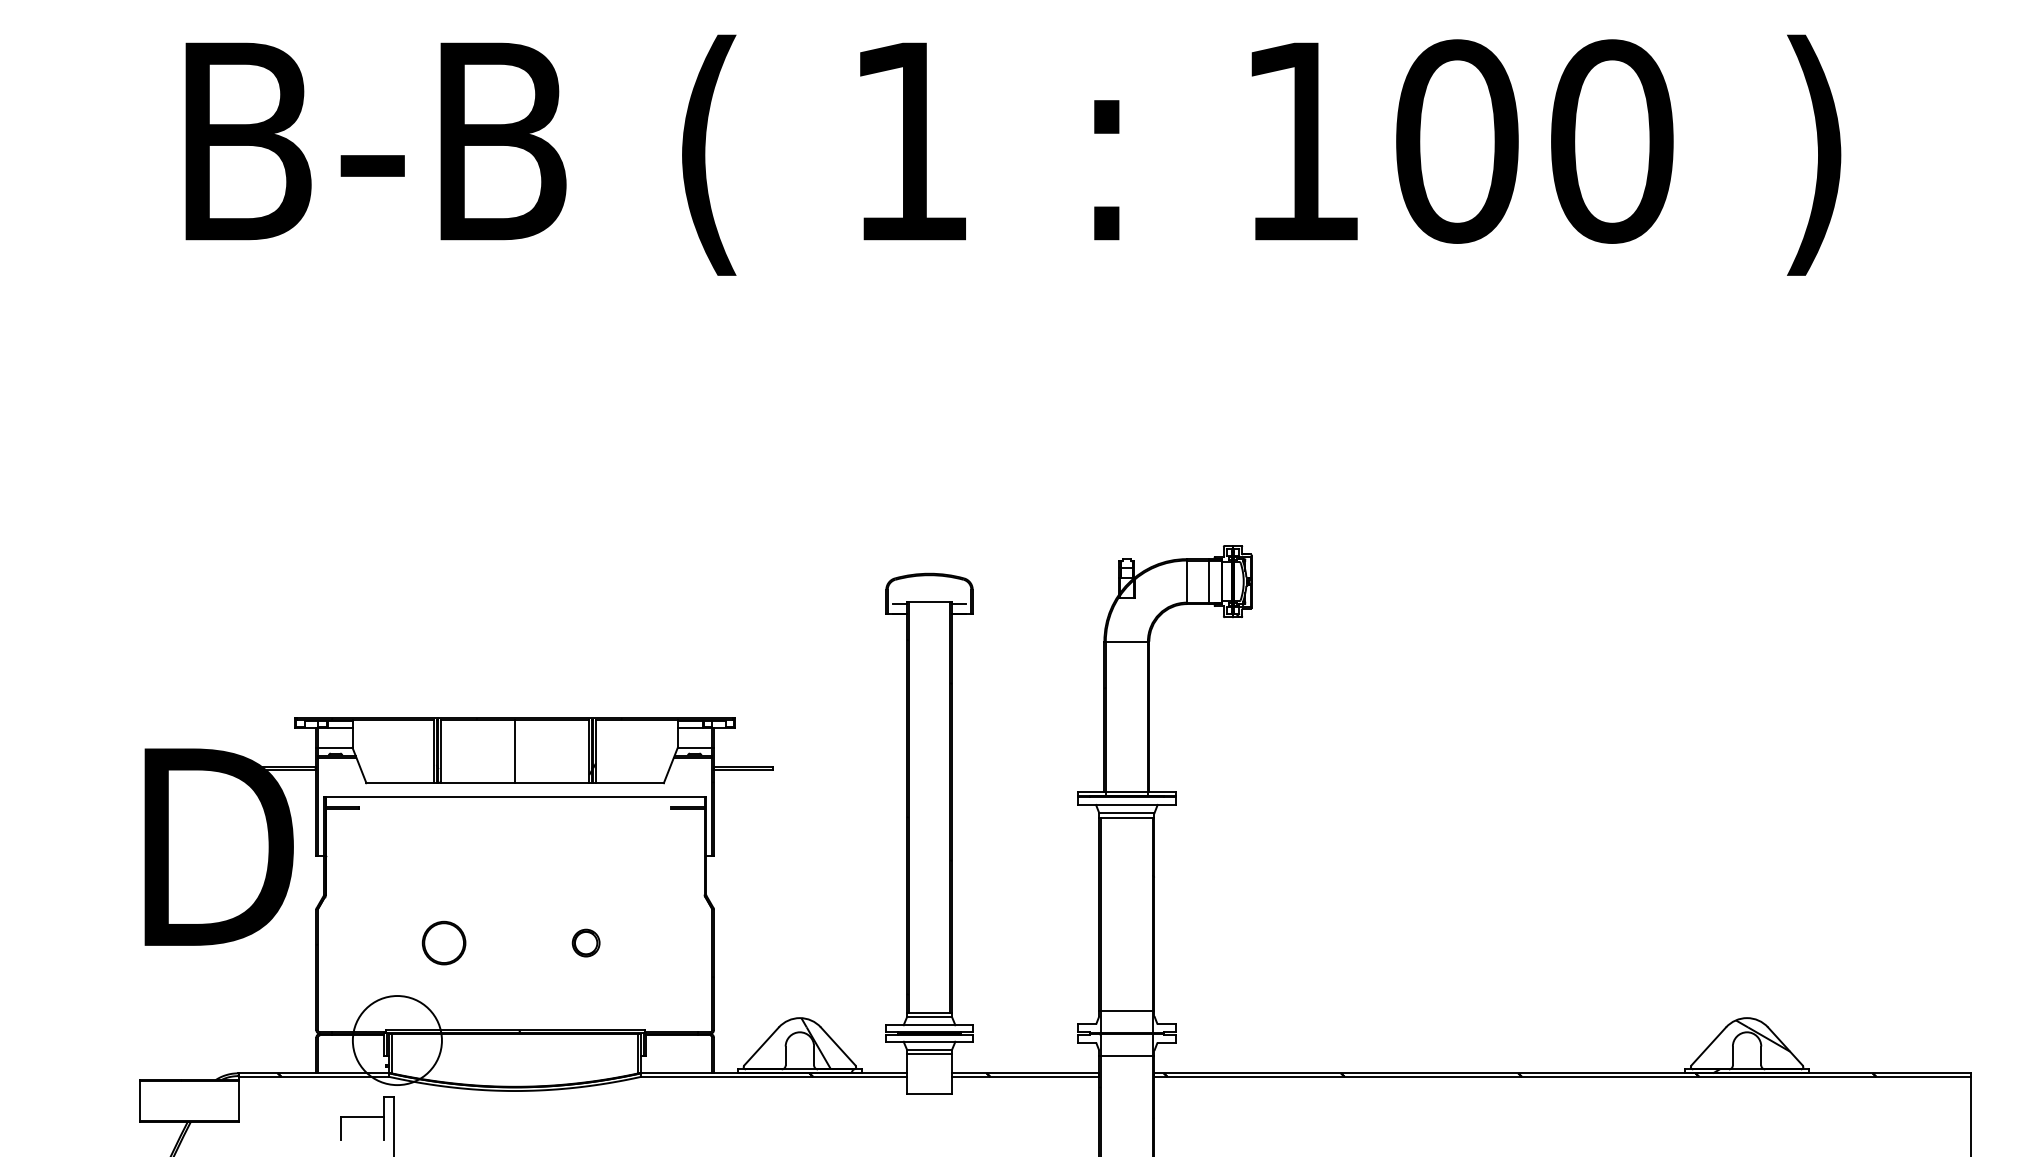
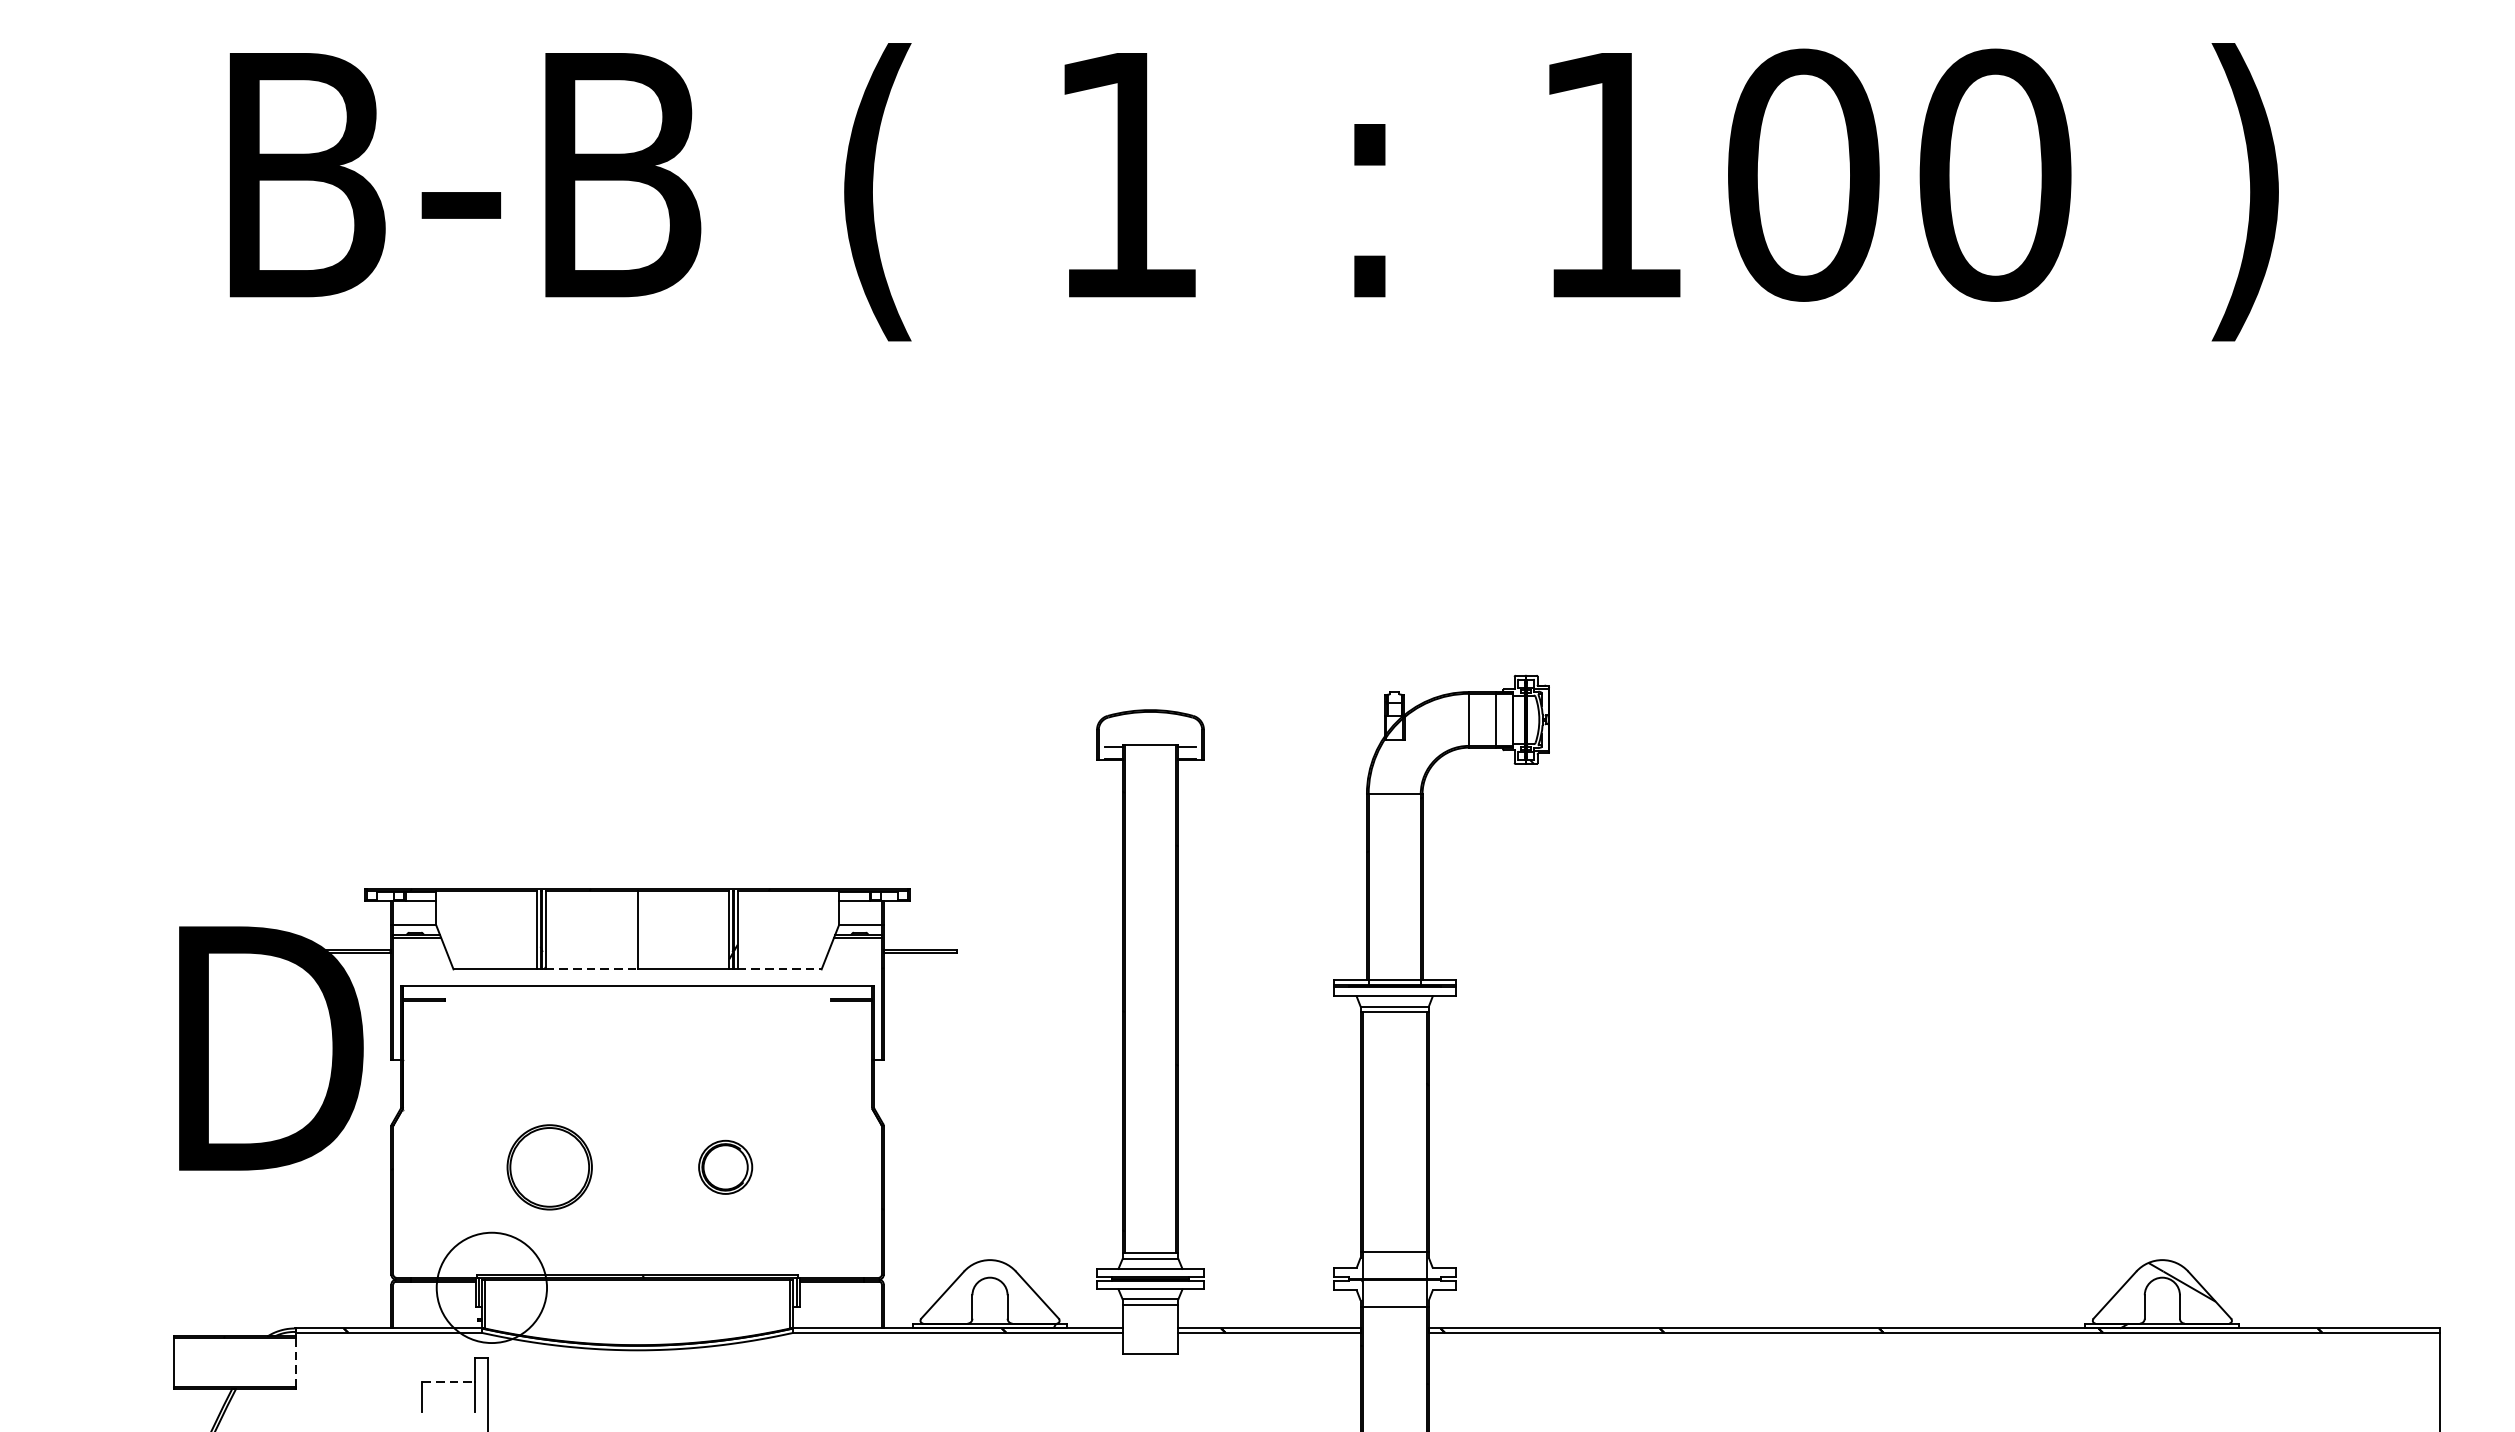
line: (478, 783) -> (592, 969), solid -> dashed
line: (629, 783) -> (779, 969), solid -> dashed
part: (443, 942) -> (548, 1166), size x1.6
part: (585, 942) -> (724, 1166), size x1.6
hatch: (816, 1043) -> (1010, 1291), removed
line: (238, 1101) -> (295, 1363), solid -> dashed
line: (363, 1116) -> (449, 1381), solid -> dashed

